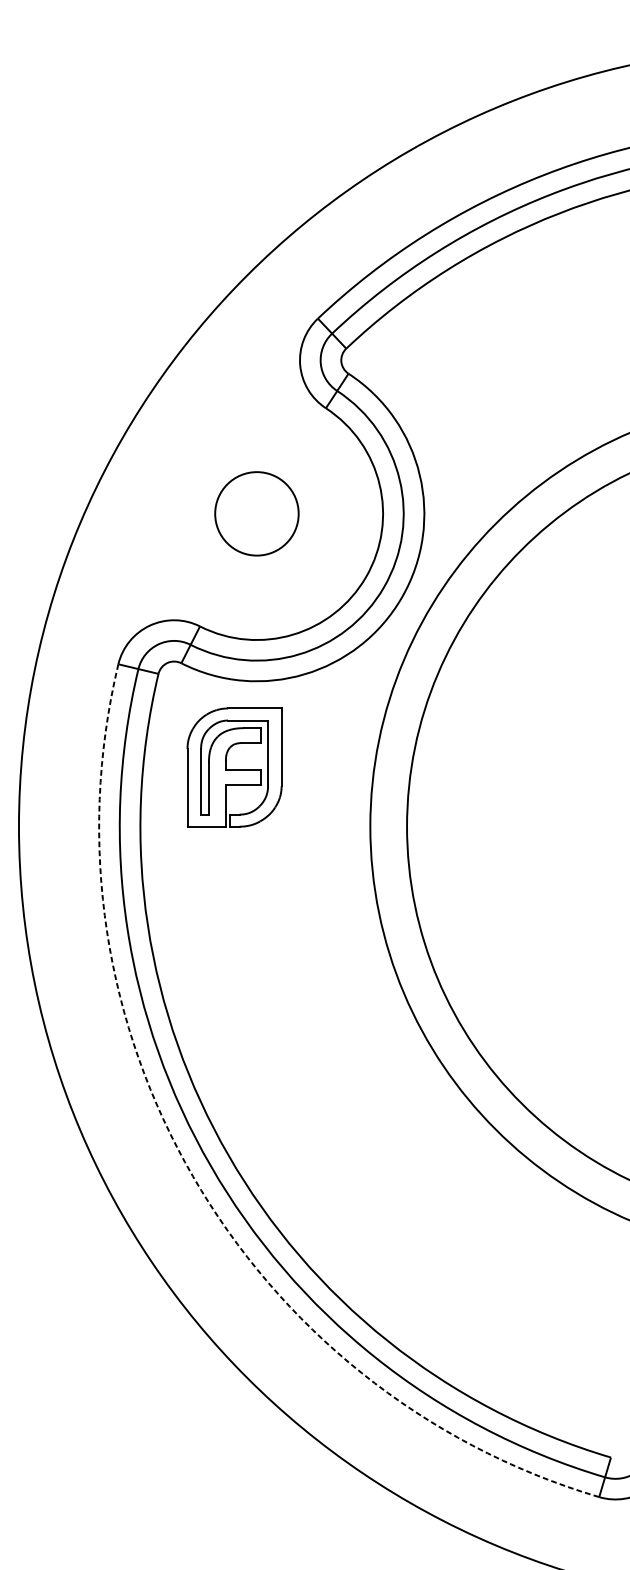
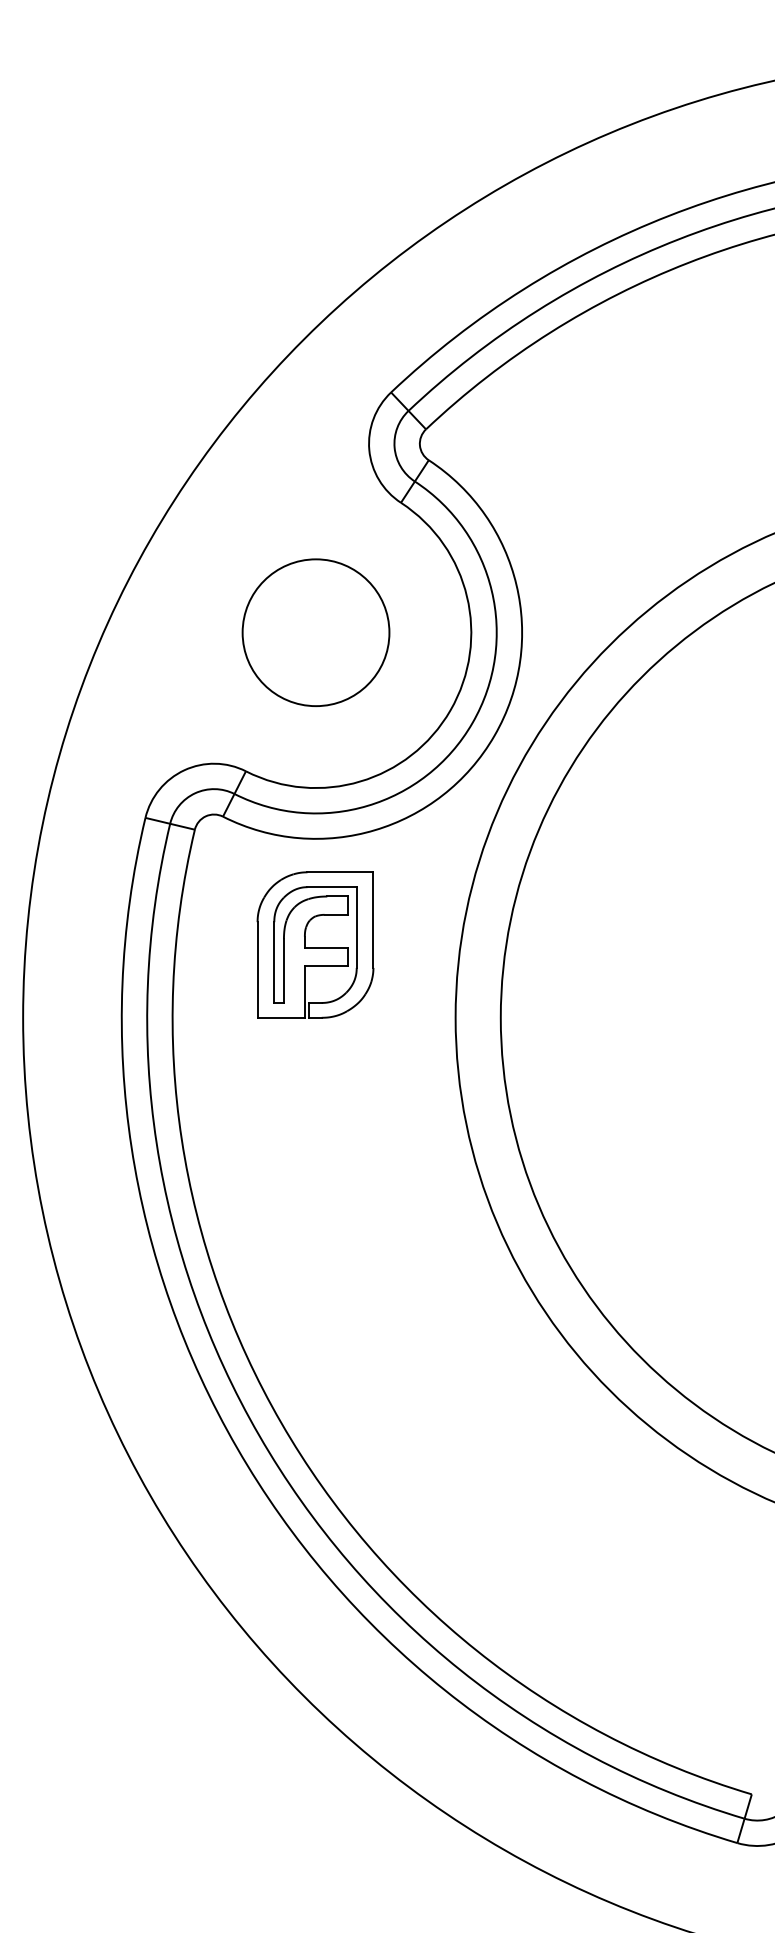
circle: (256, 513) -> (315, 632), size x1.43
part: (234, 767) -> (315, 944), moved
arc: (193, 1176) -> (237, 1448), dashed -> solid

